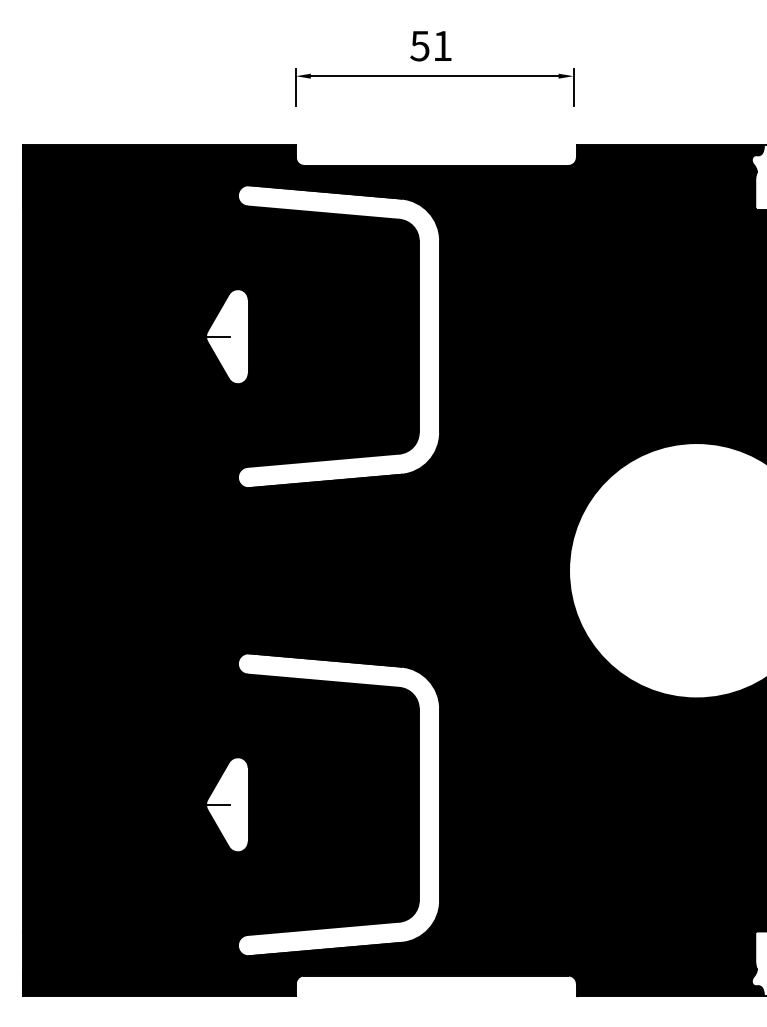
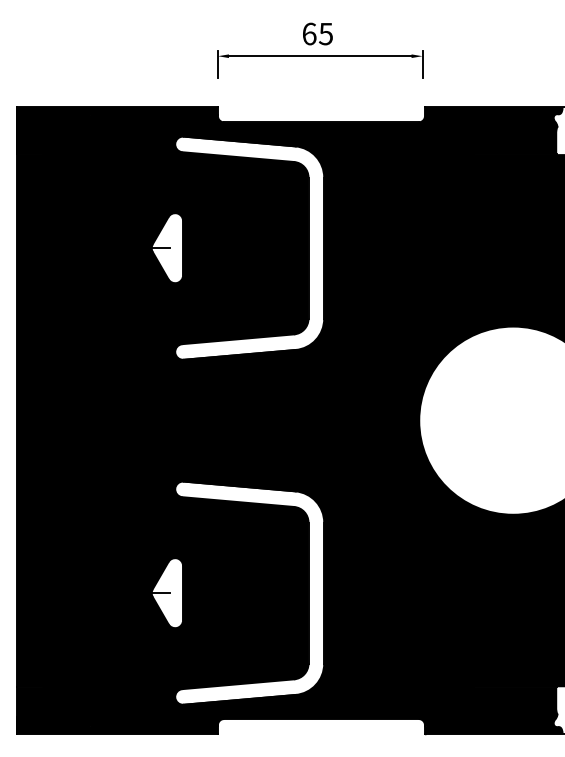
text: (430, 45) -> (317, 33), 51 -> 65

